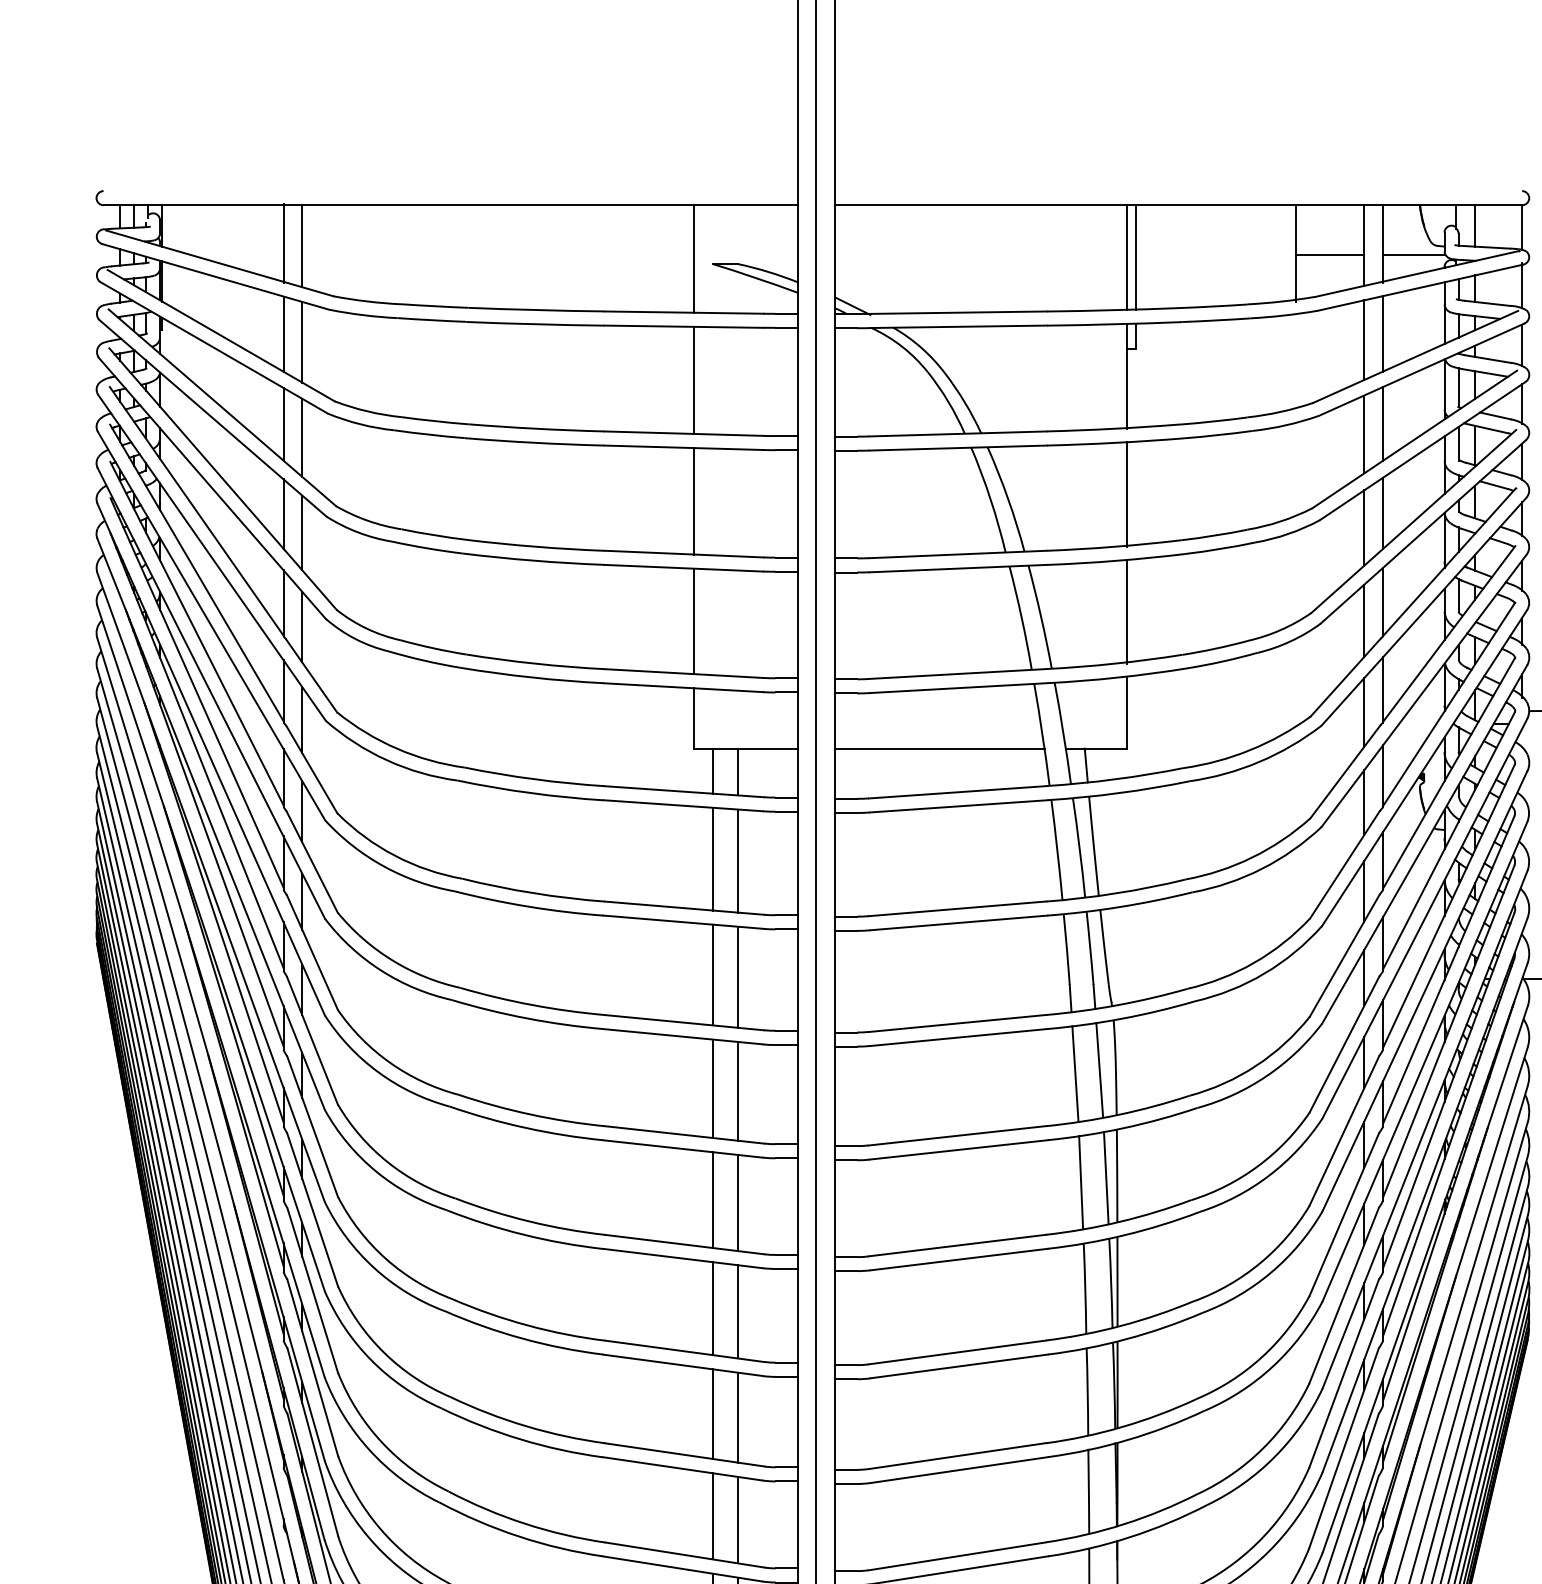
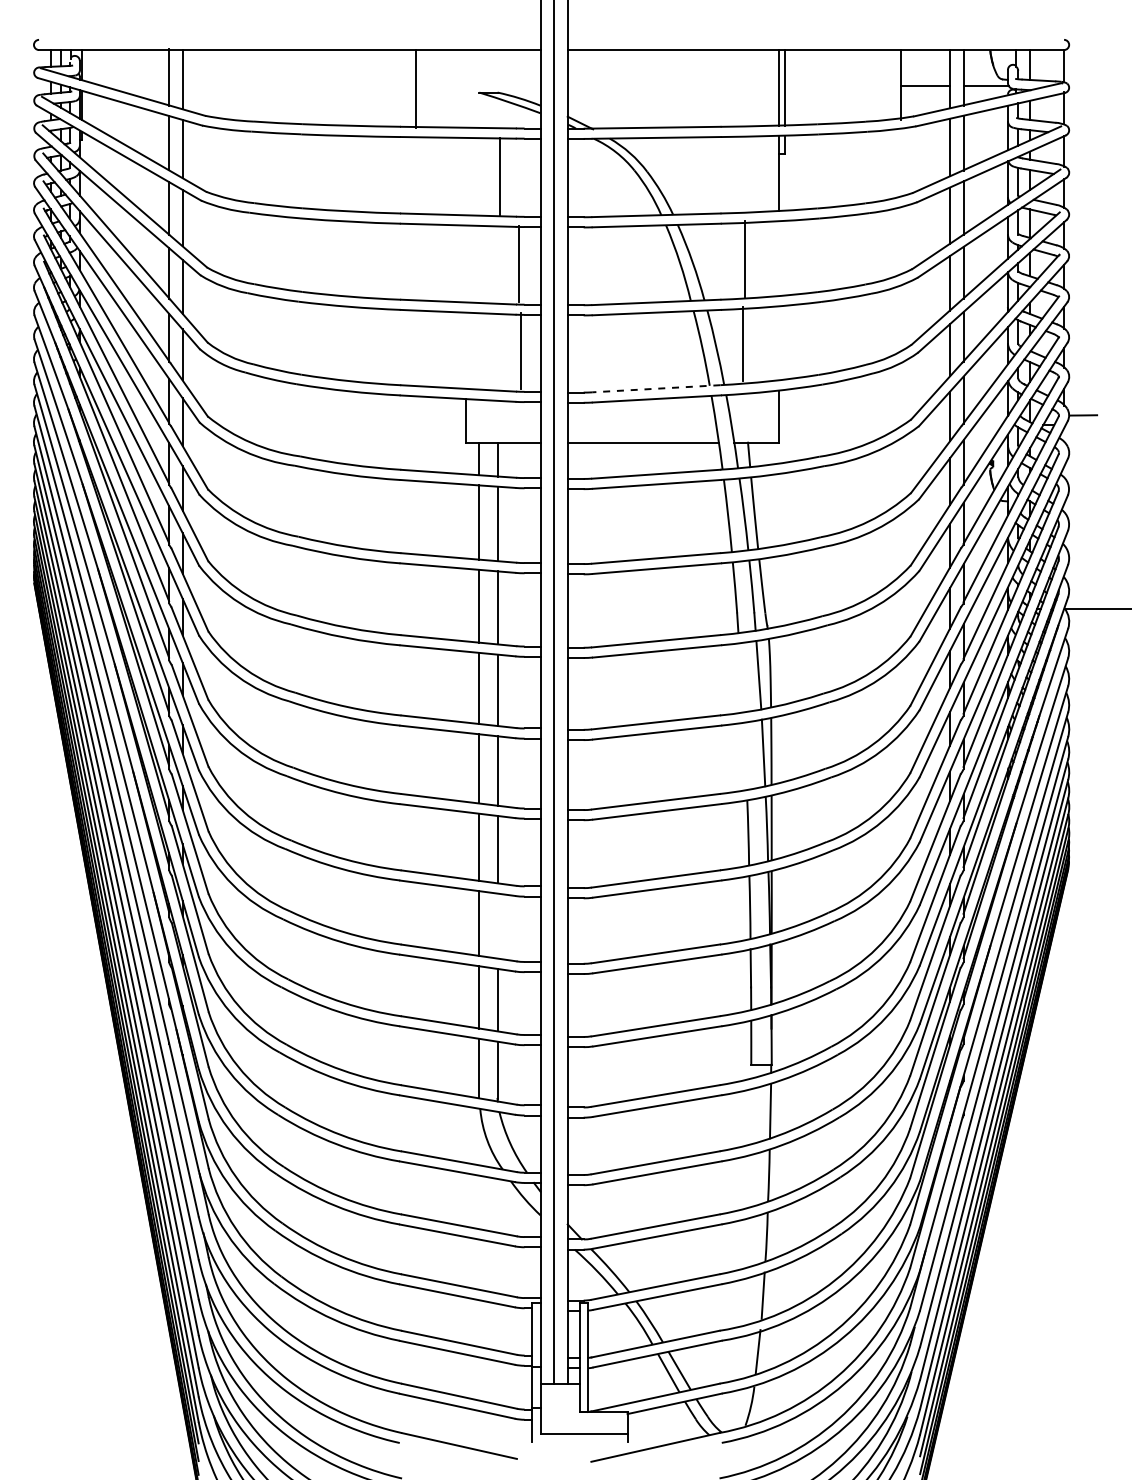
line: (693, 258) -> (415, 88), moved
line: (693, 380) -> (499, 176), moved
line: (1126, 493) -> (744, 258), moved
line: (693, 500) -> (518, 263), moved
line: (1126, 612) -> (742, 344), moved
line: (693, 621) -> (520, 350), moved
line: (956, 673) -> (655, 388), solid -> dashed
line: (1075, 1073) -> (741, 677), removed
line: (1079, 1181) -> (744, 755), removed
line: (738, 1416) -> (497, 925), removed

